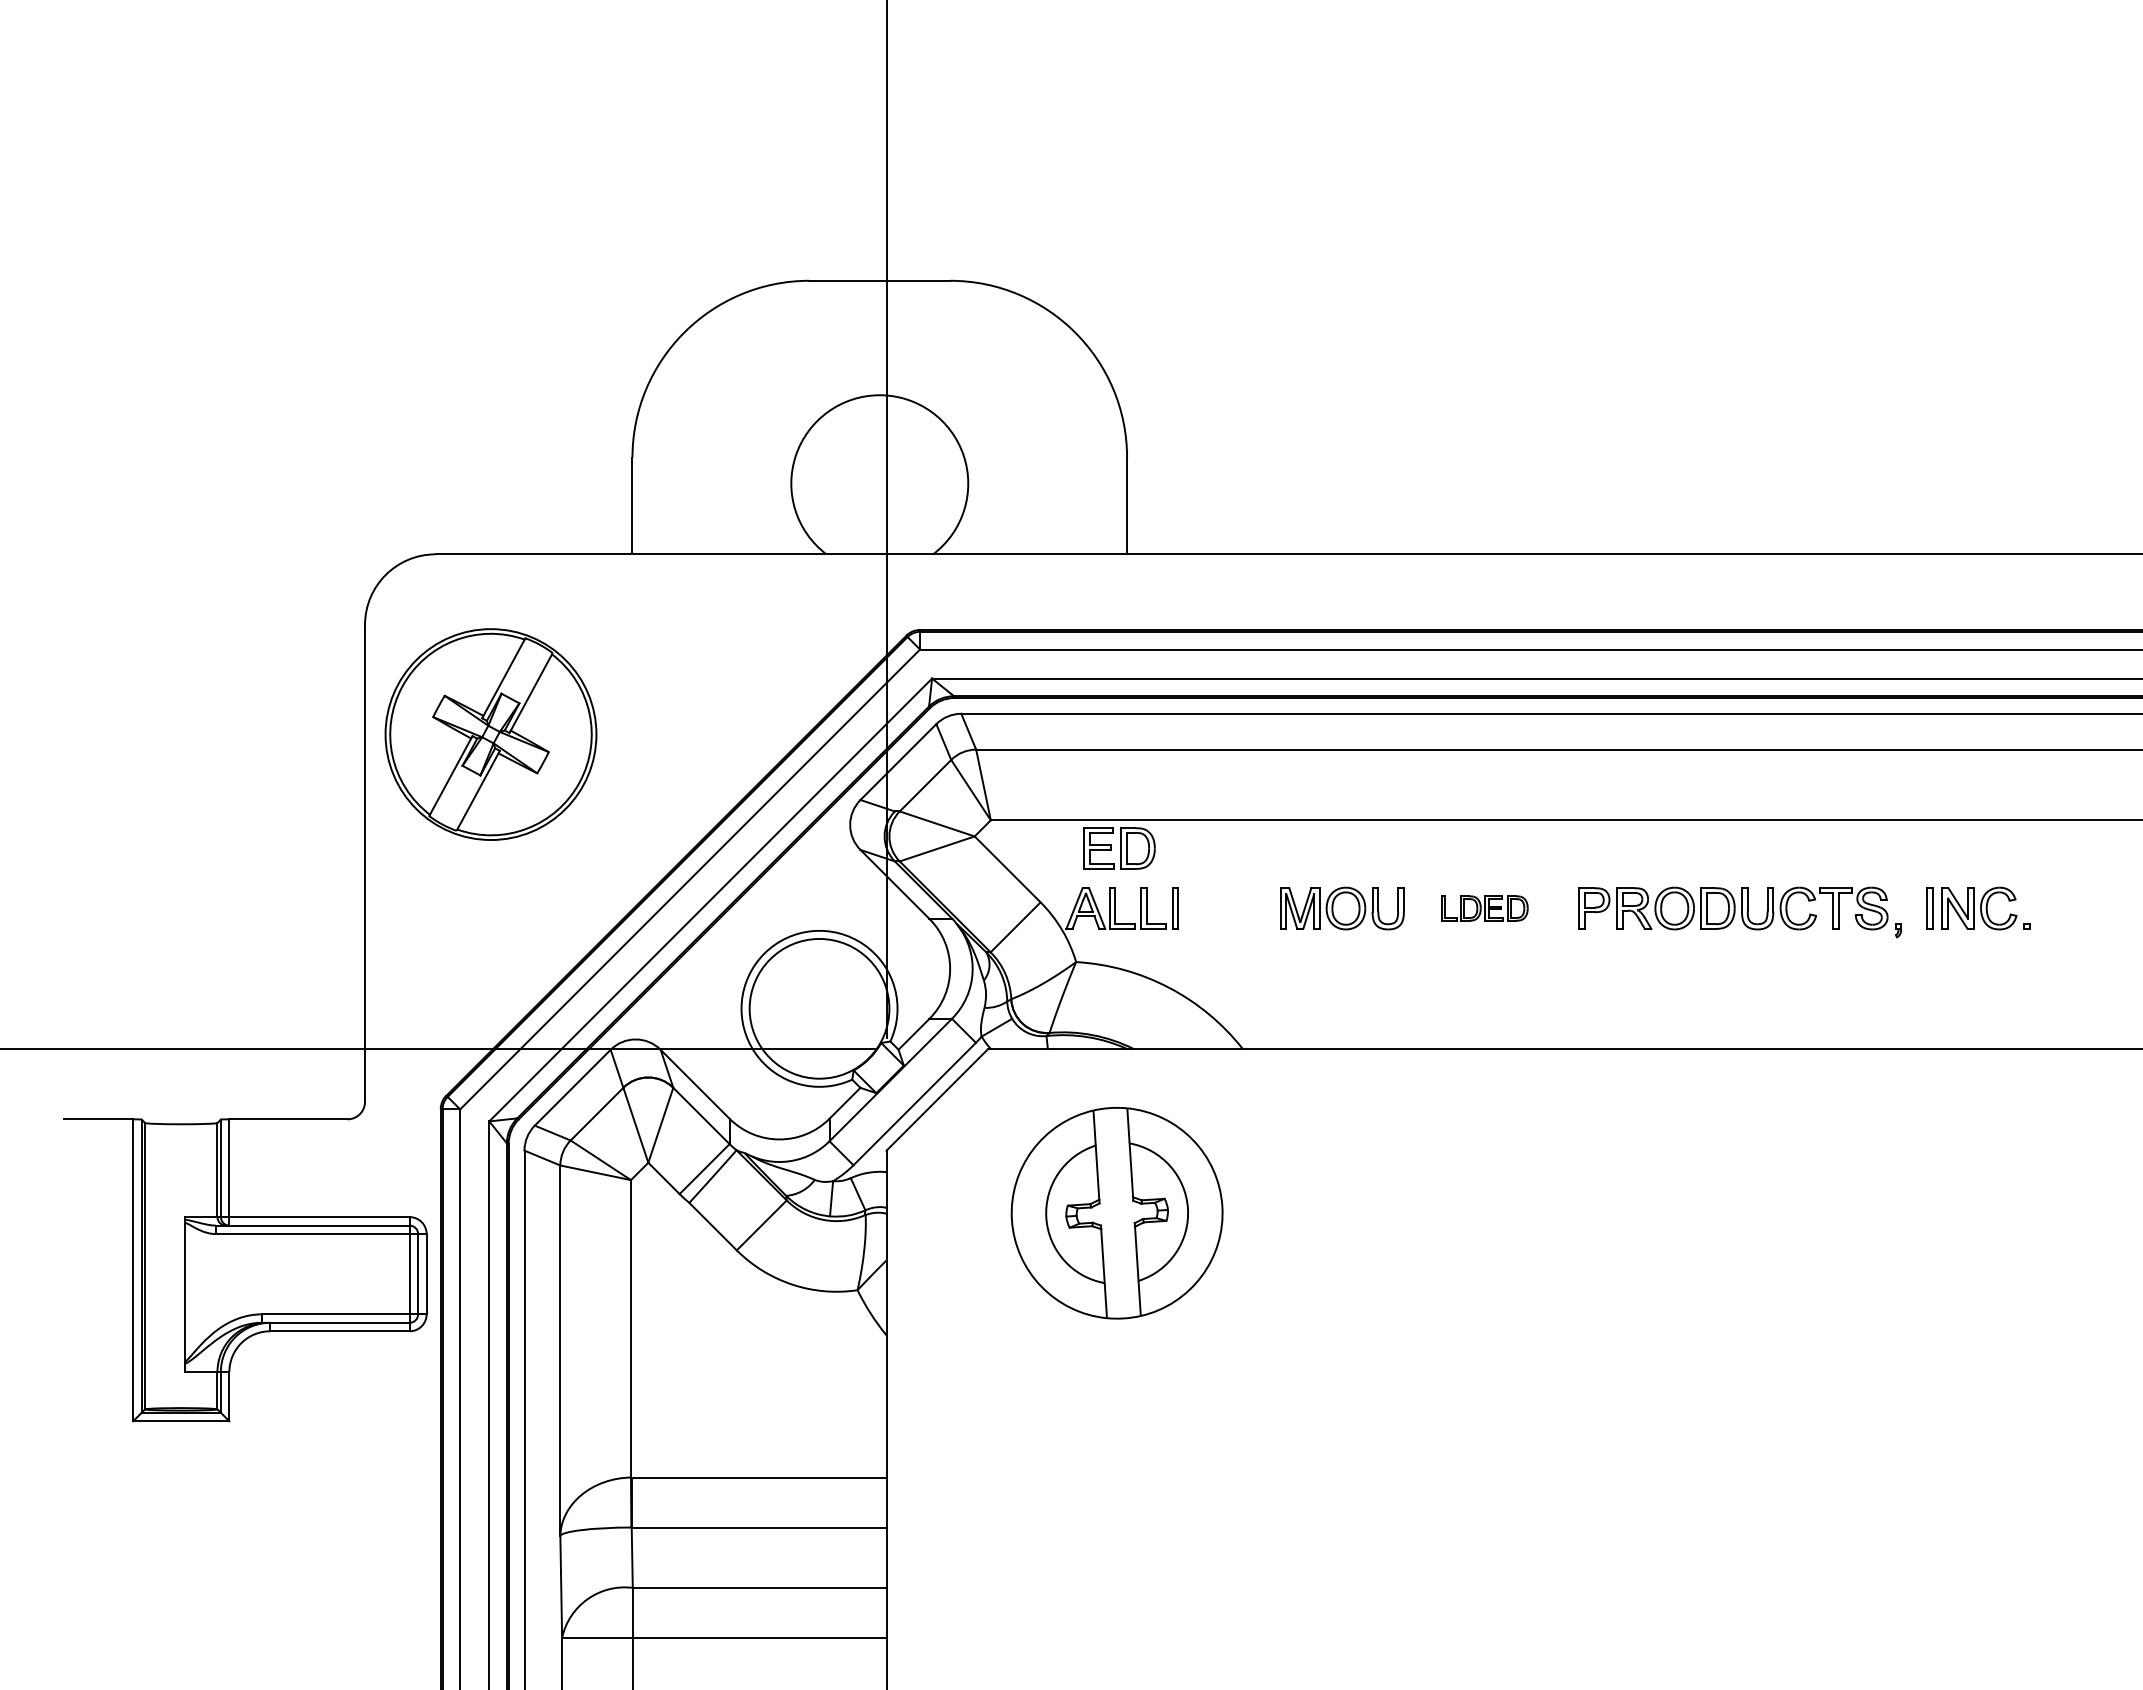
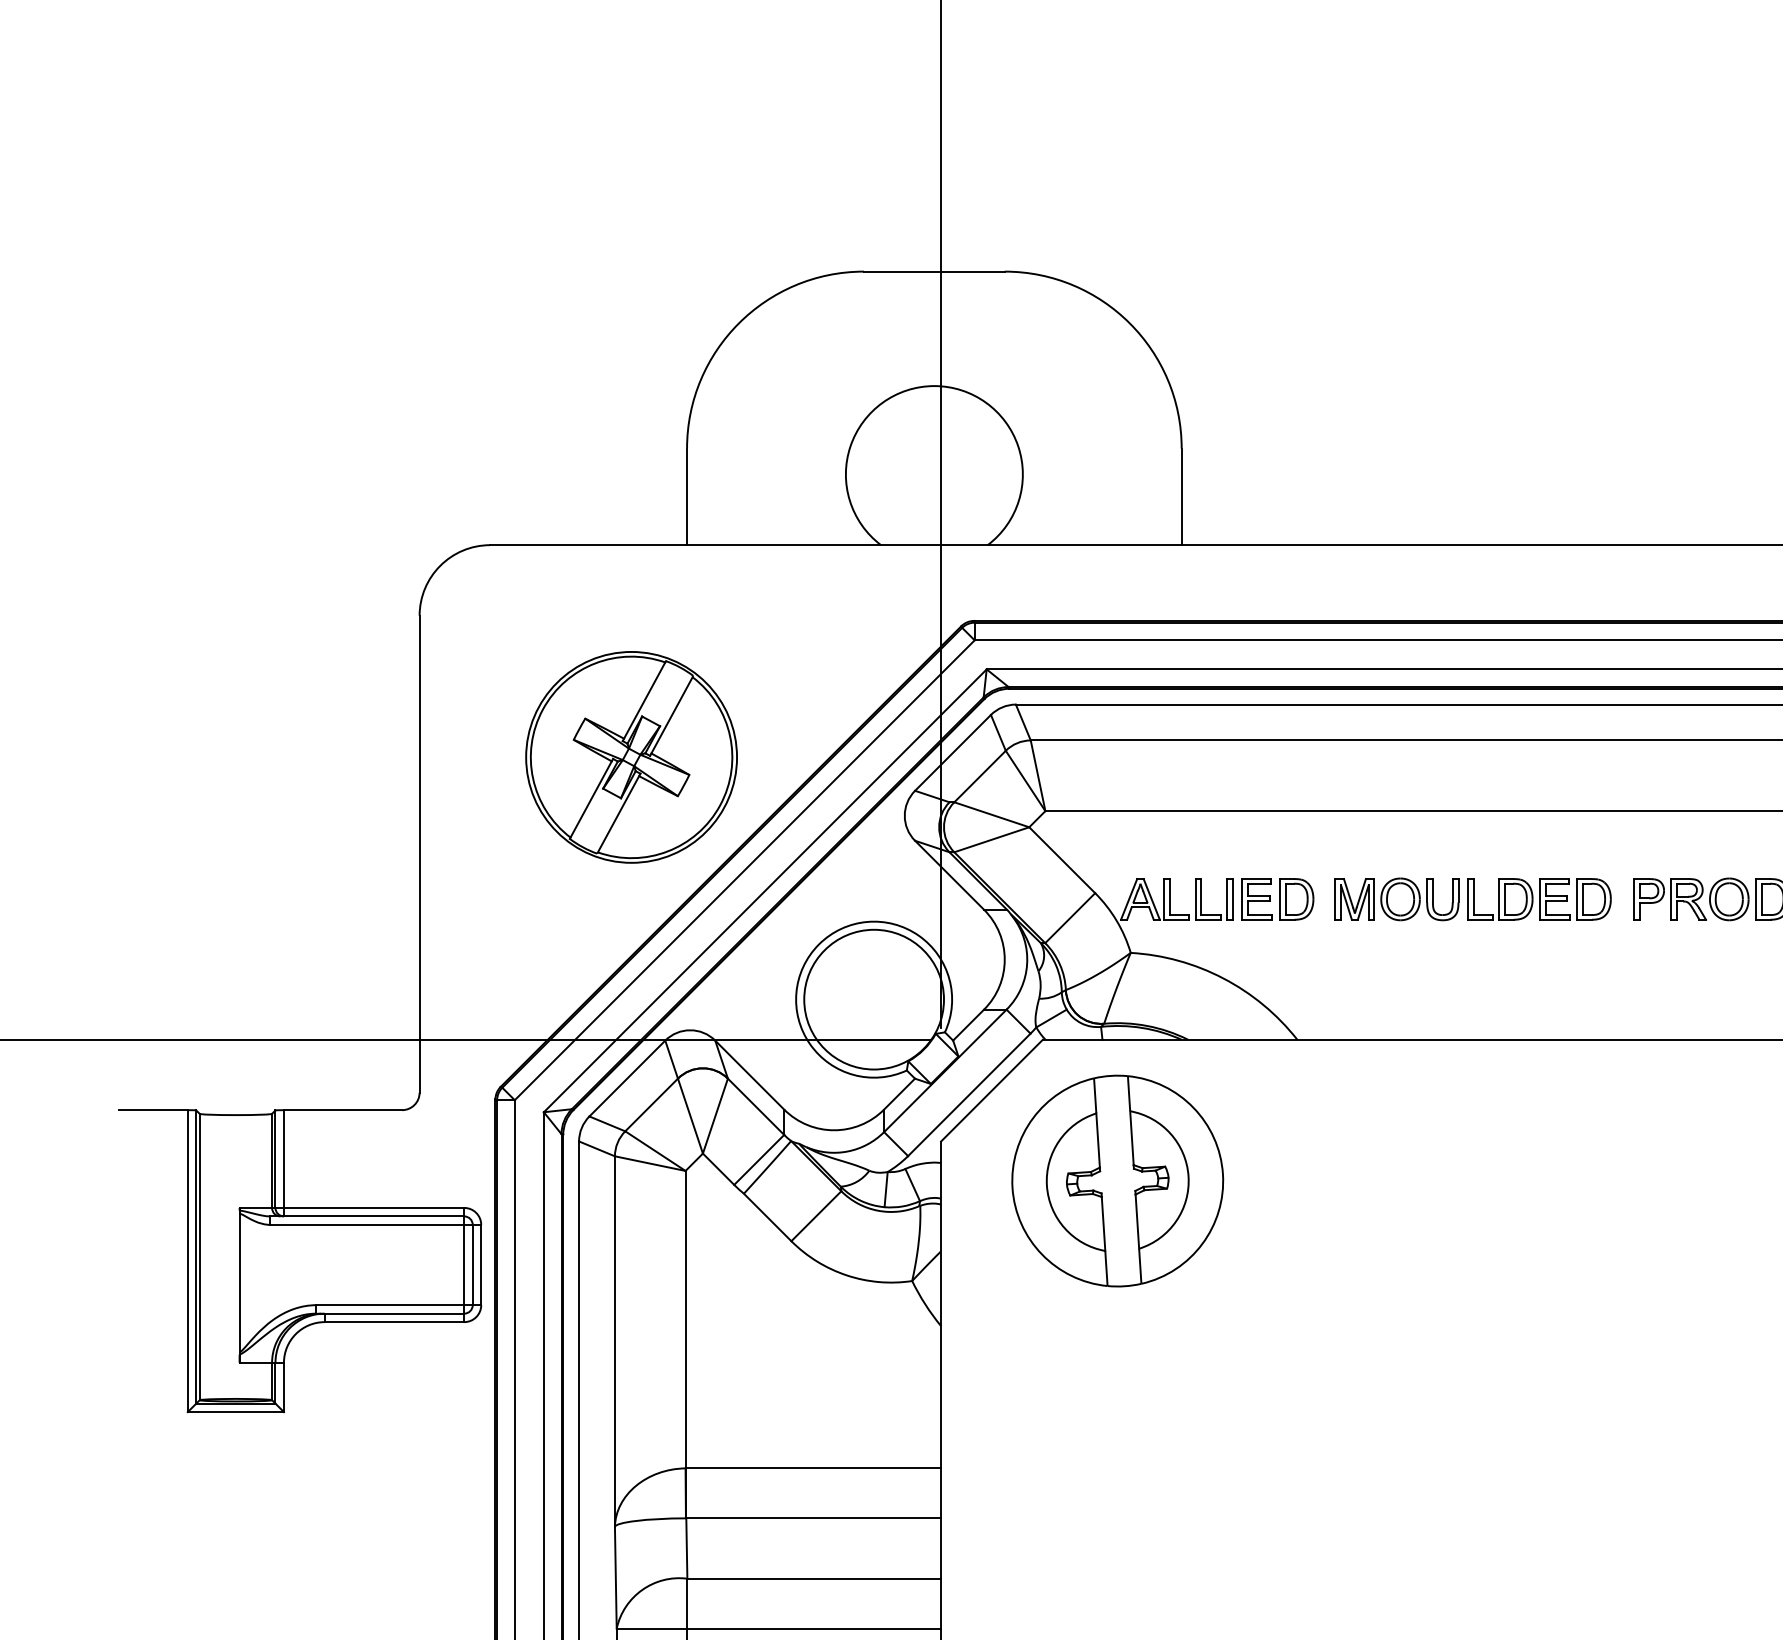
part: (490, 734) -> (631, 757), moved
part: (1119, 848) -> (1278, 899), moved
part: (1484, 908) -> (1539, 899), size x1.67
part: (1116, 1213) -> (1117, 1181), moved

